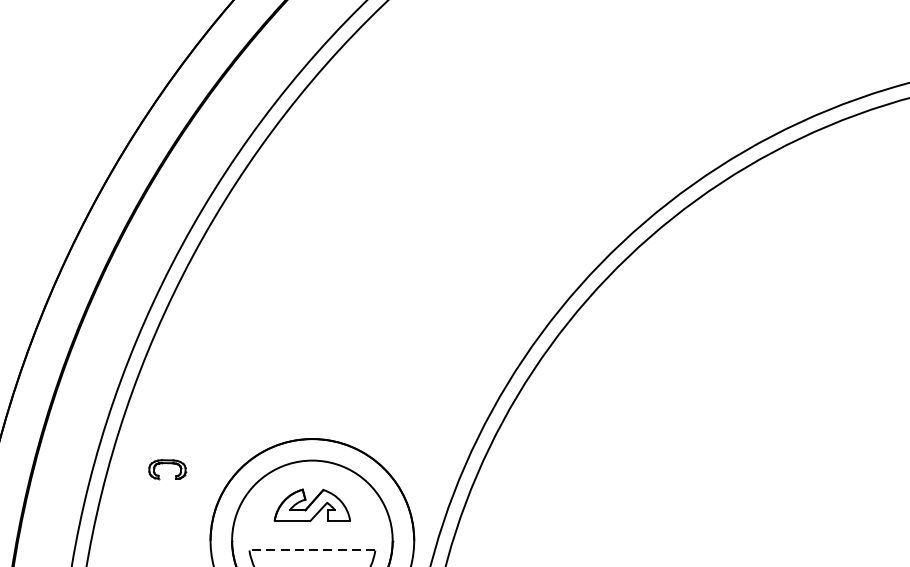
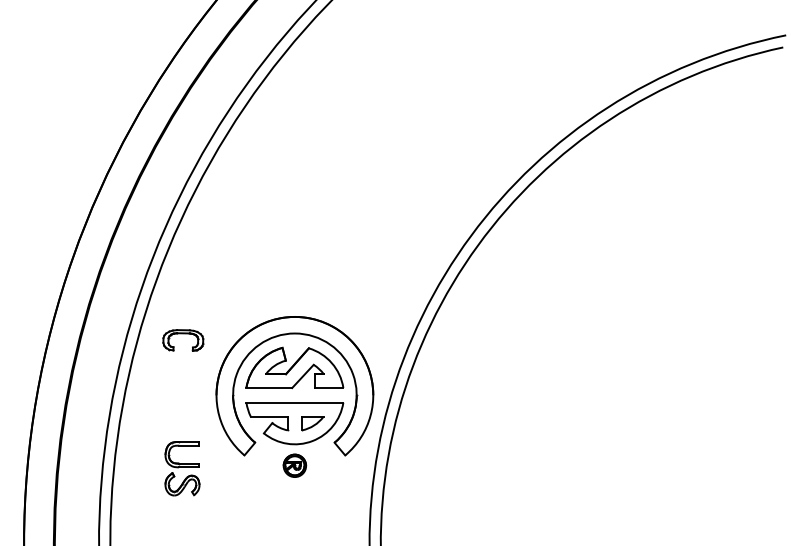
part: (167, 469) -> (183, 340), size x1.43
part: (311, 504) -> (294, 367), size x1.67
line: (311, 550) -> (294, 402), dashed -> solid

